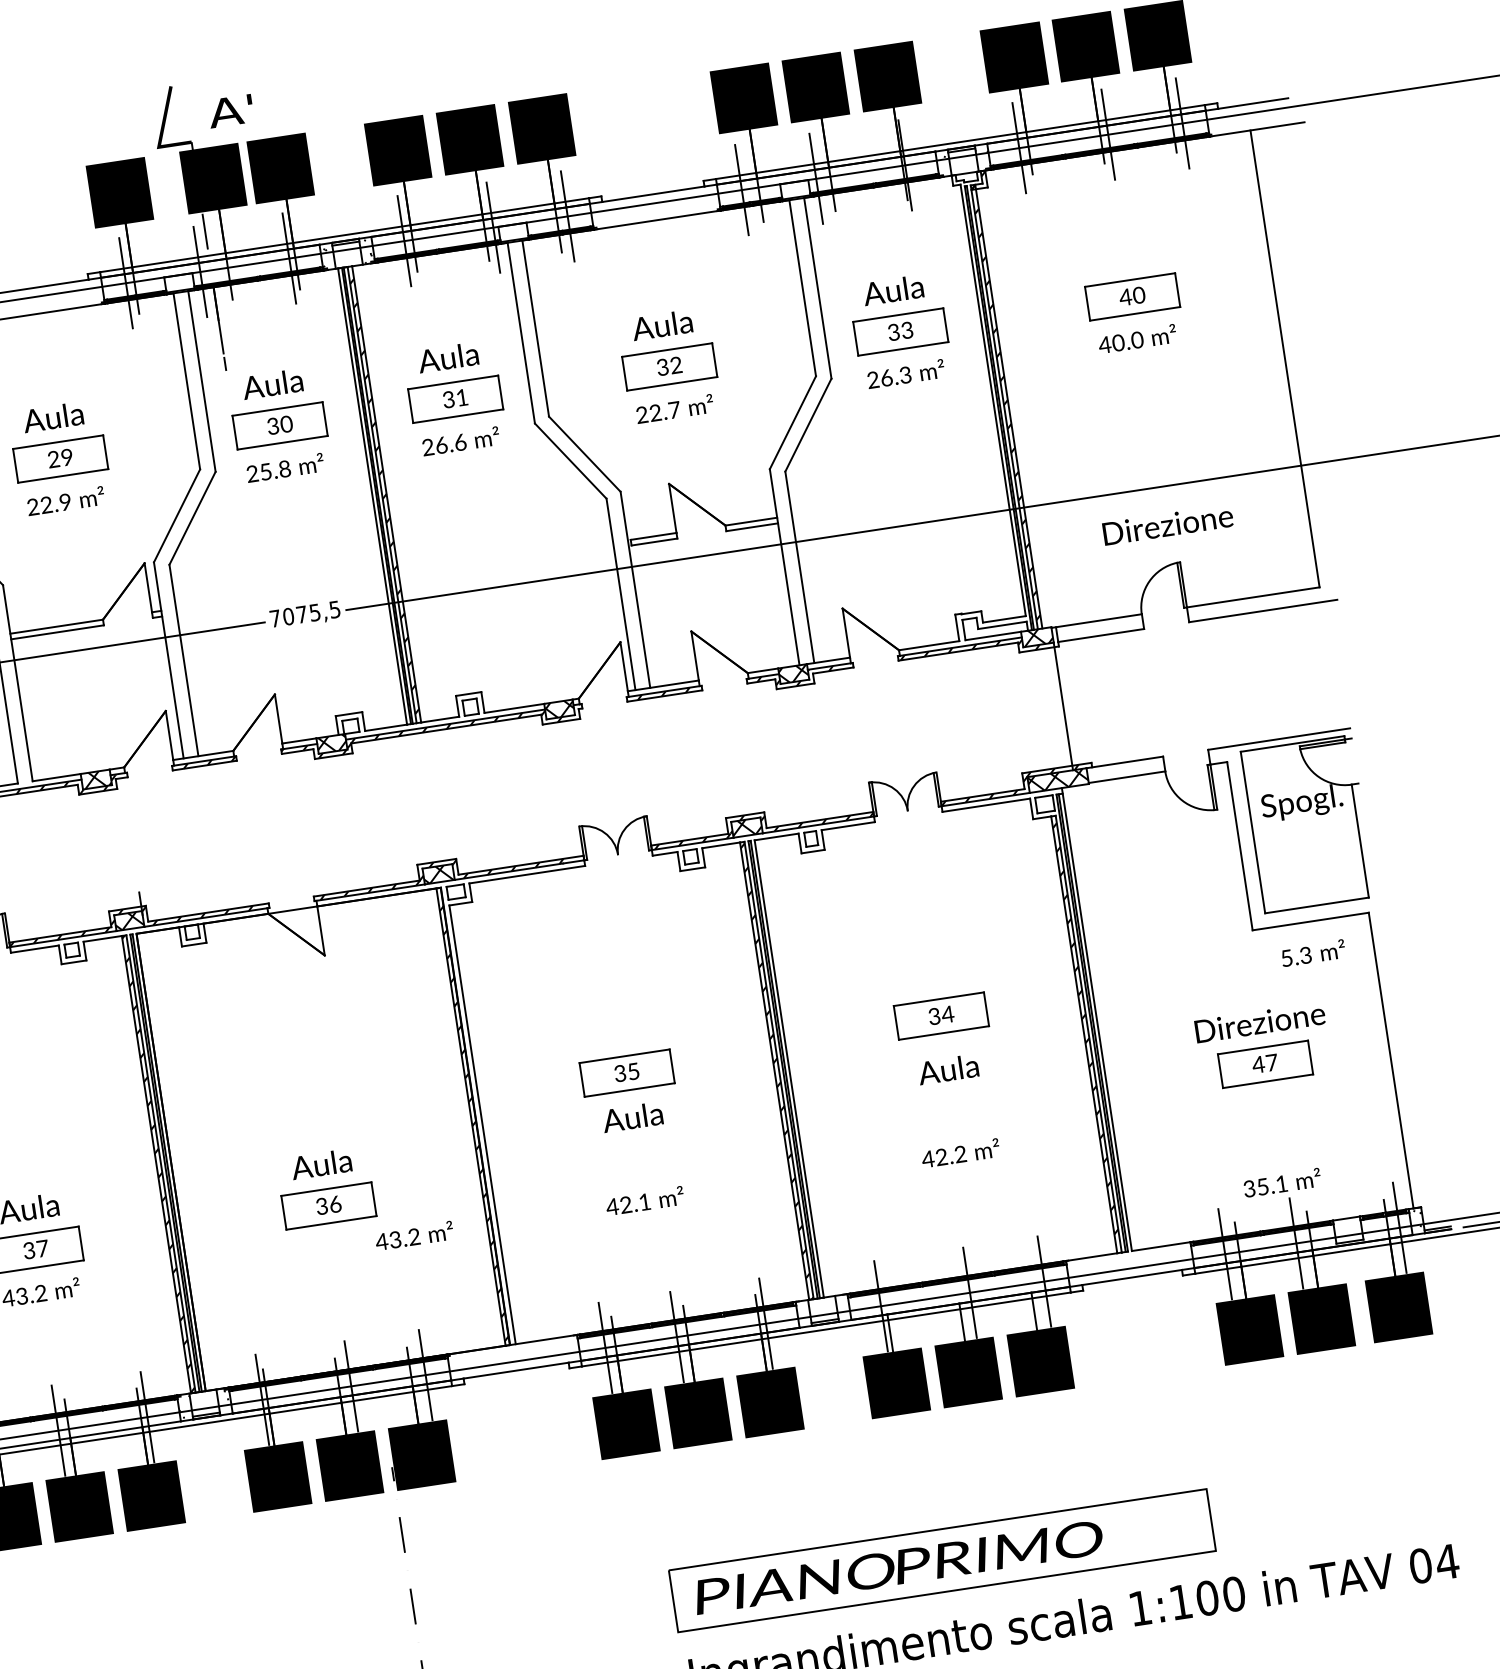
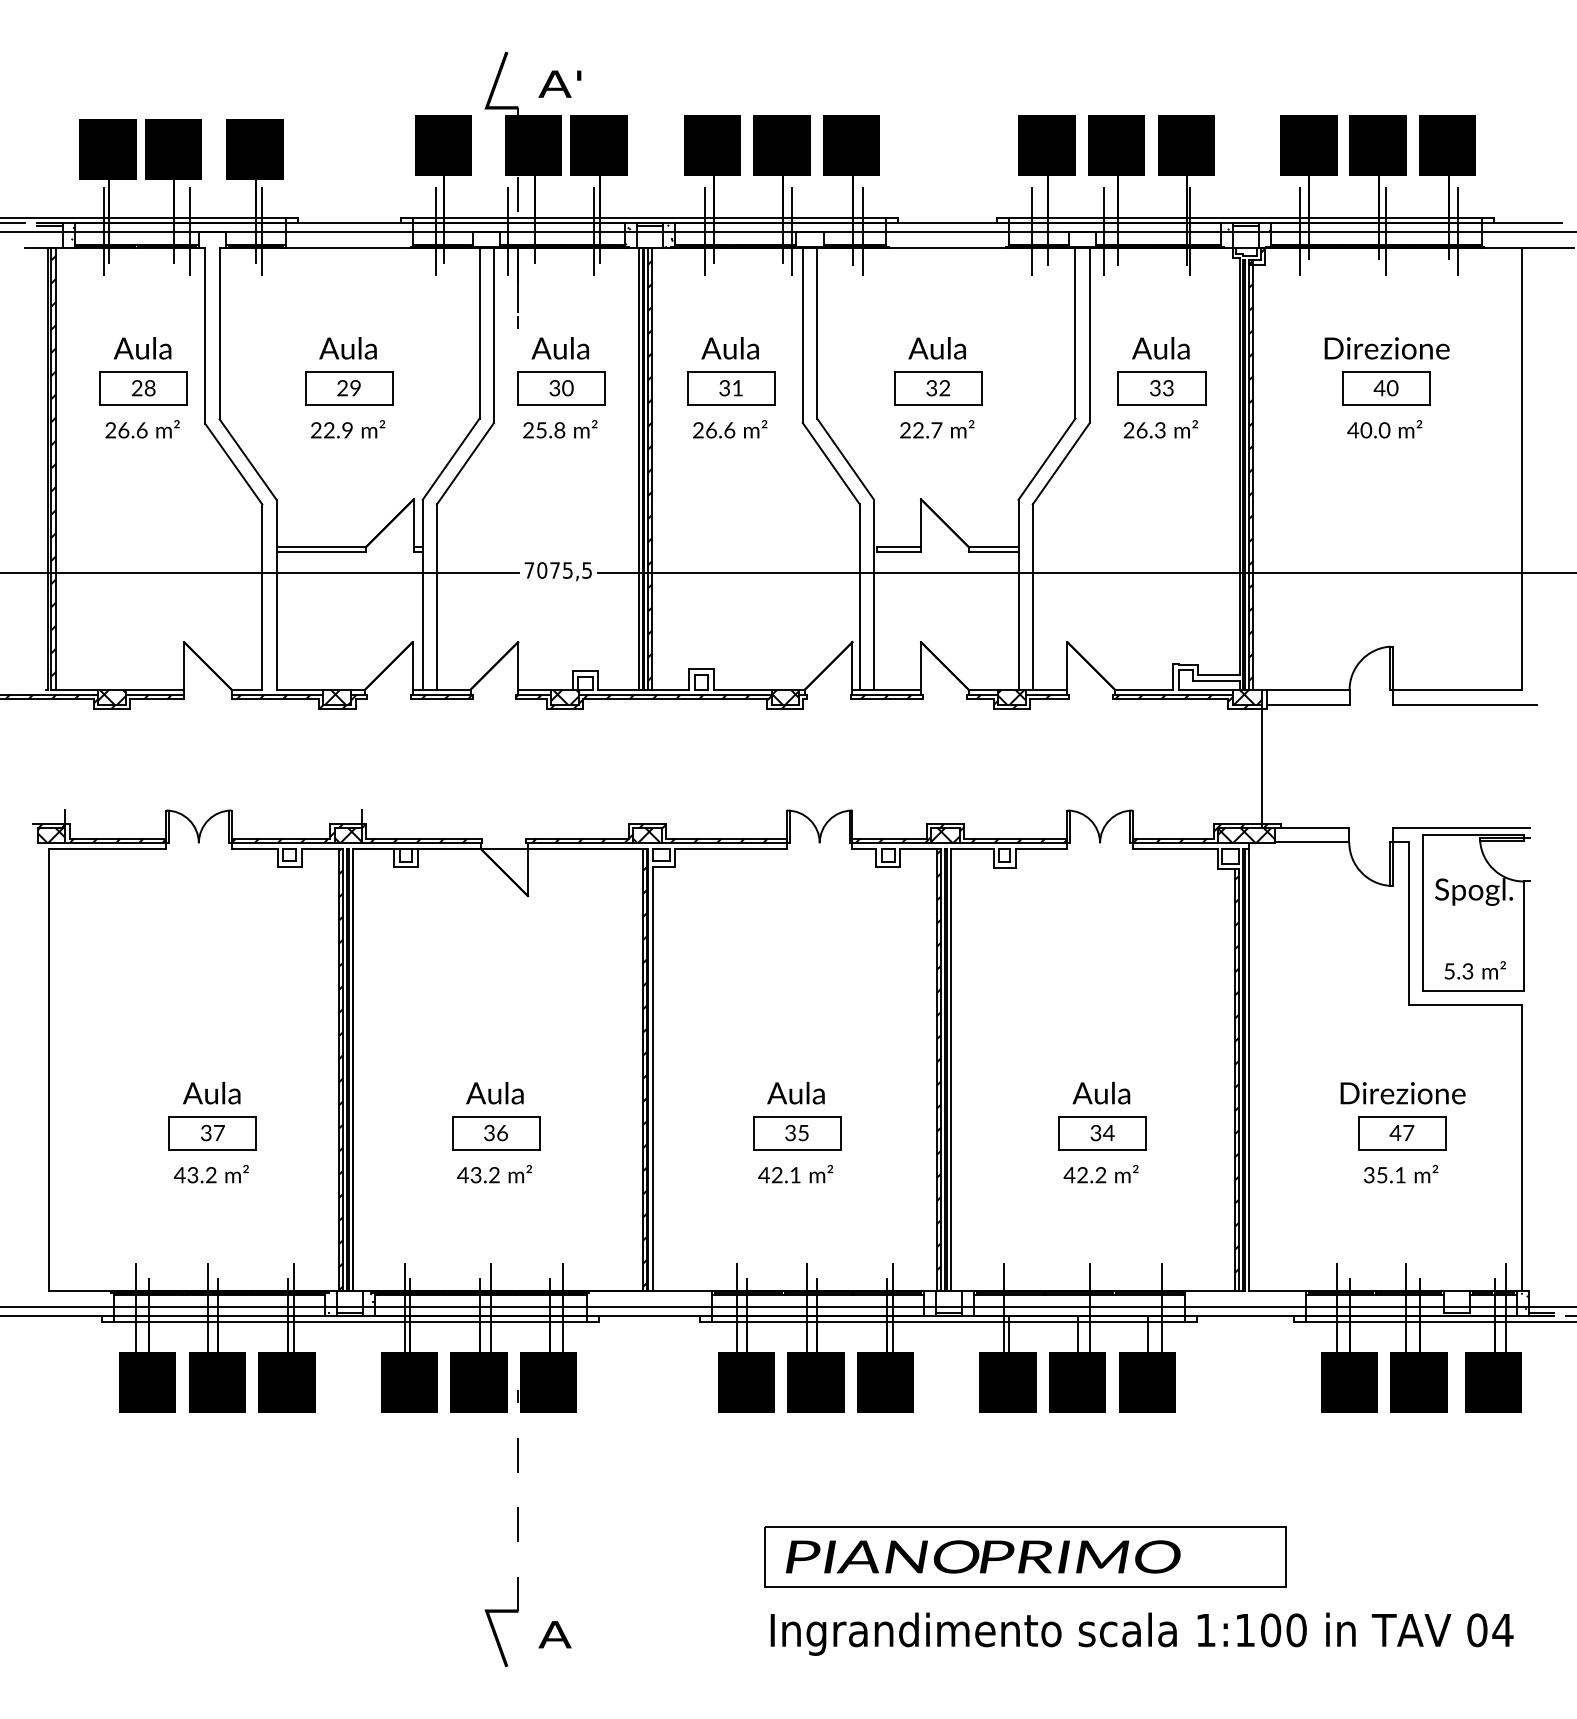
text: (1167, 525) -> (1386, 348), moved
text: (1312, 953) -> (1474, 970), moved
part: (941, 1015) -> (1102, 1133), moved
part: (627, 1072) -> (797, 1133), moved
text: (1282, 1183) -> (1401, 1174), moved
text: (414, 1236) -> (494, 1174), moved

